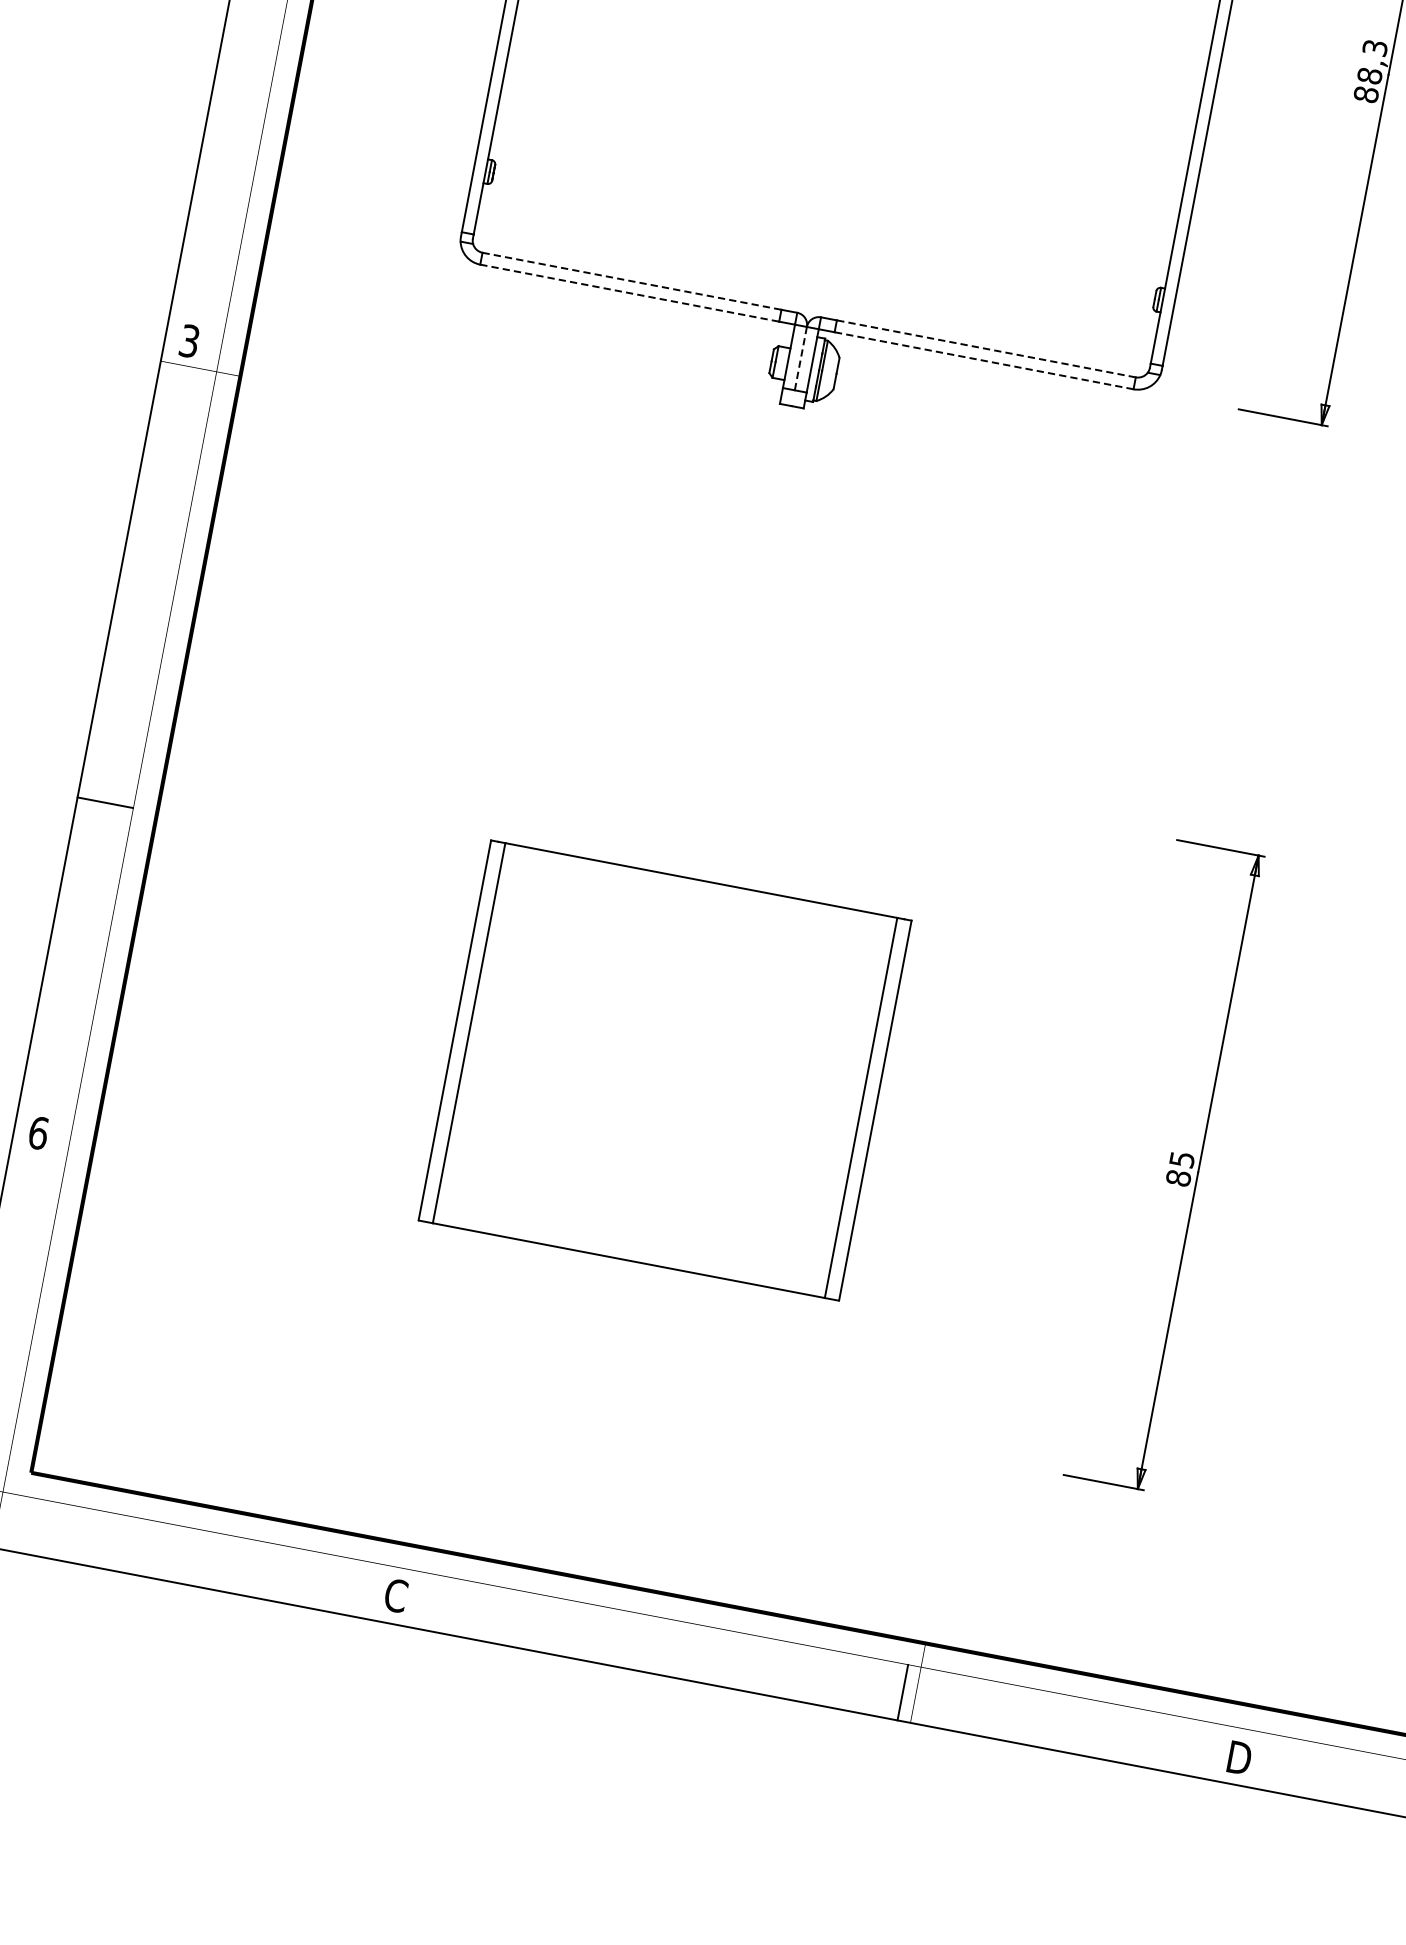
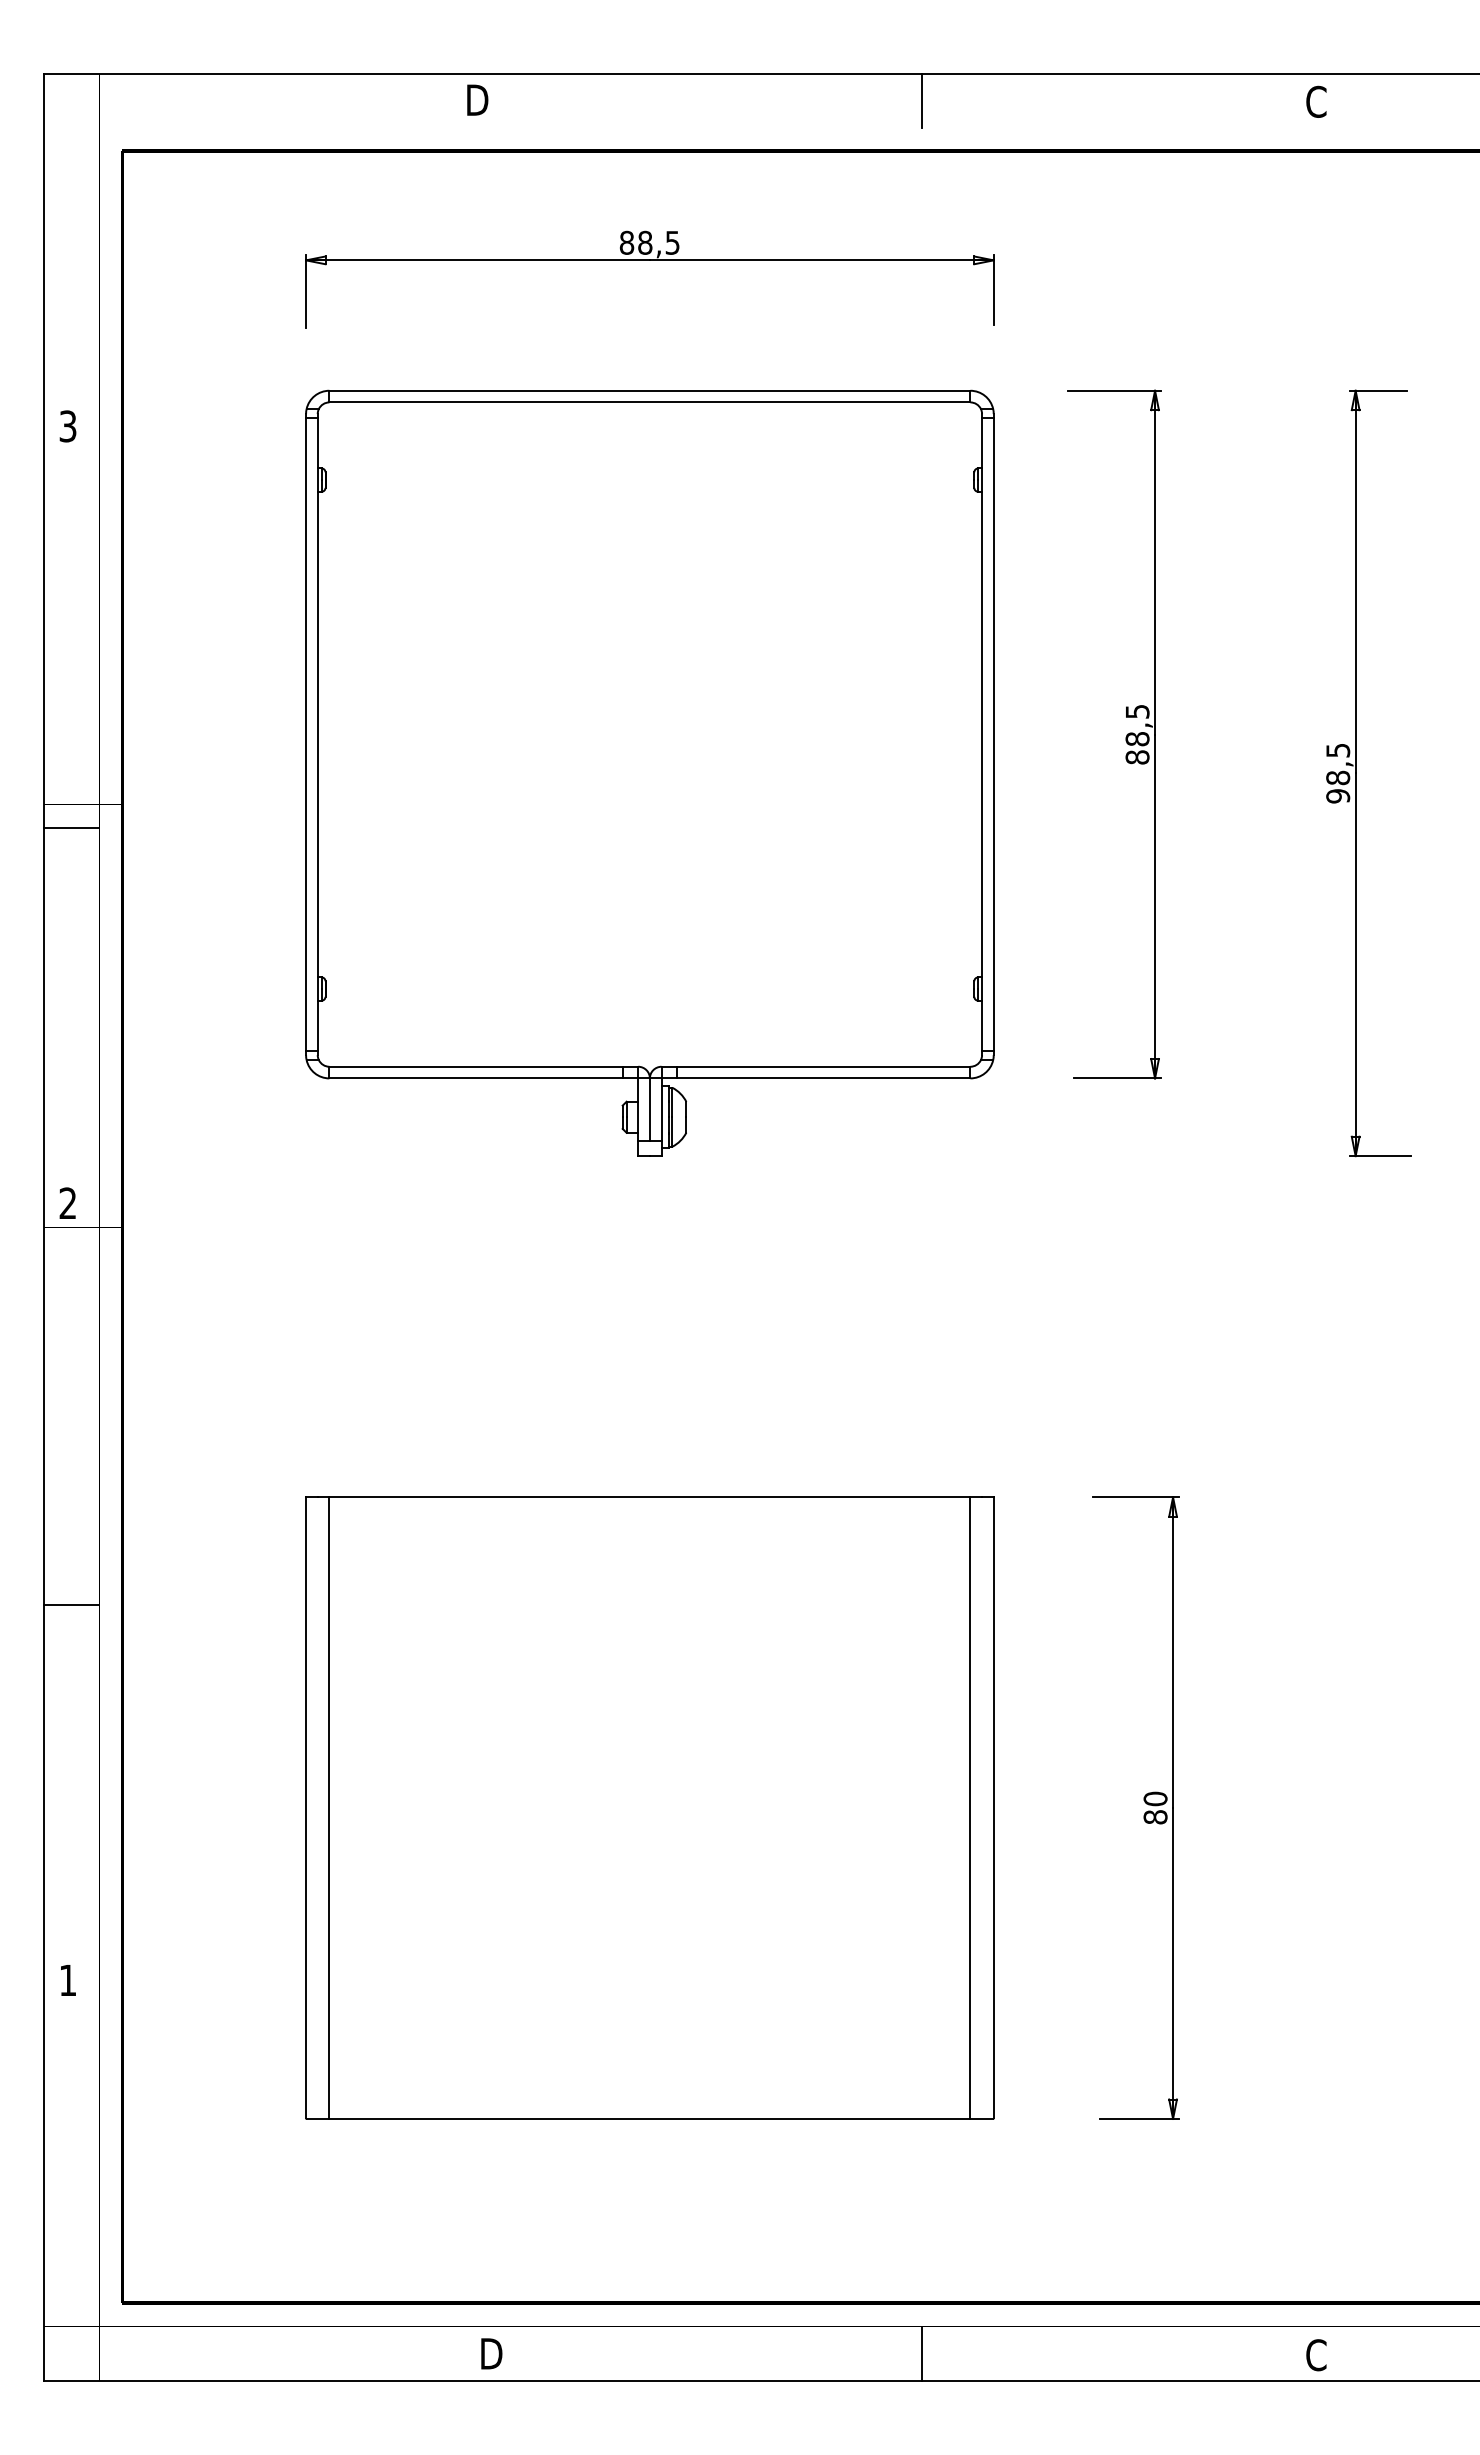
text: (1374, 46) -> (1136, 710), 88,3 -> 88,5
line: (632, 281) -> (476, 1066), dashed -> solid
line: (630, 293) -> (476, 1078), dashed -> solid
text: (189, 341) -> (67, 1203), 3 -> 2
line: (986, 348) -> (823, 1066), dashed -> solid
line: (800, 358) -> (649, 1109), dashed -> solid
line: (983, 360) -> (823, 1078), dashed -> solid
line: (105, 802) -> (71, 1604), moved
part: (664, 1069) -> (649, 1807), size x1.67
text: (38, 1133) -> (67, 1980), 6 -> 1
text: (1182, 1159) -> (1155, 1798), 85 -> 80
text: (396, 1595) -> (490, 2353), C -> D
line: (903, 1692) -> (922, 2353), moved
text: (1239, 1758) -> (1317, 2355), D -> C

